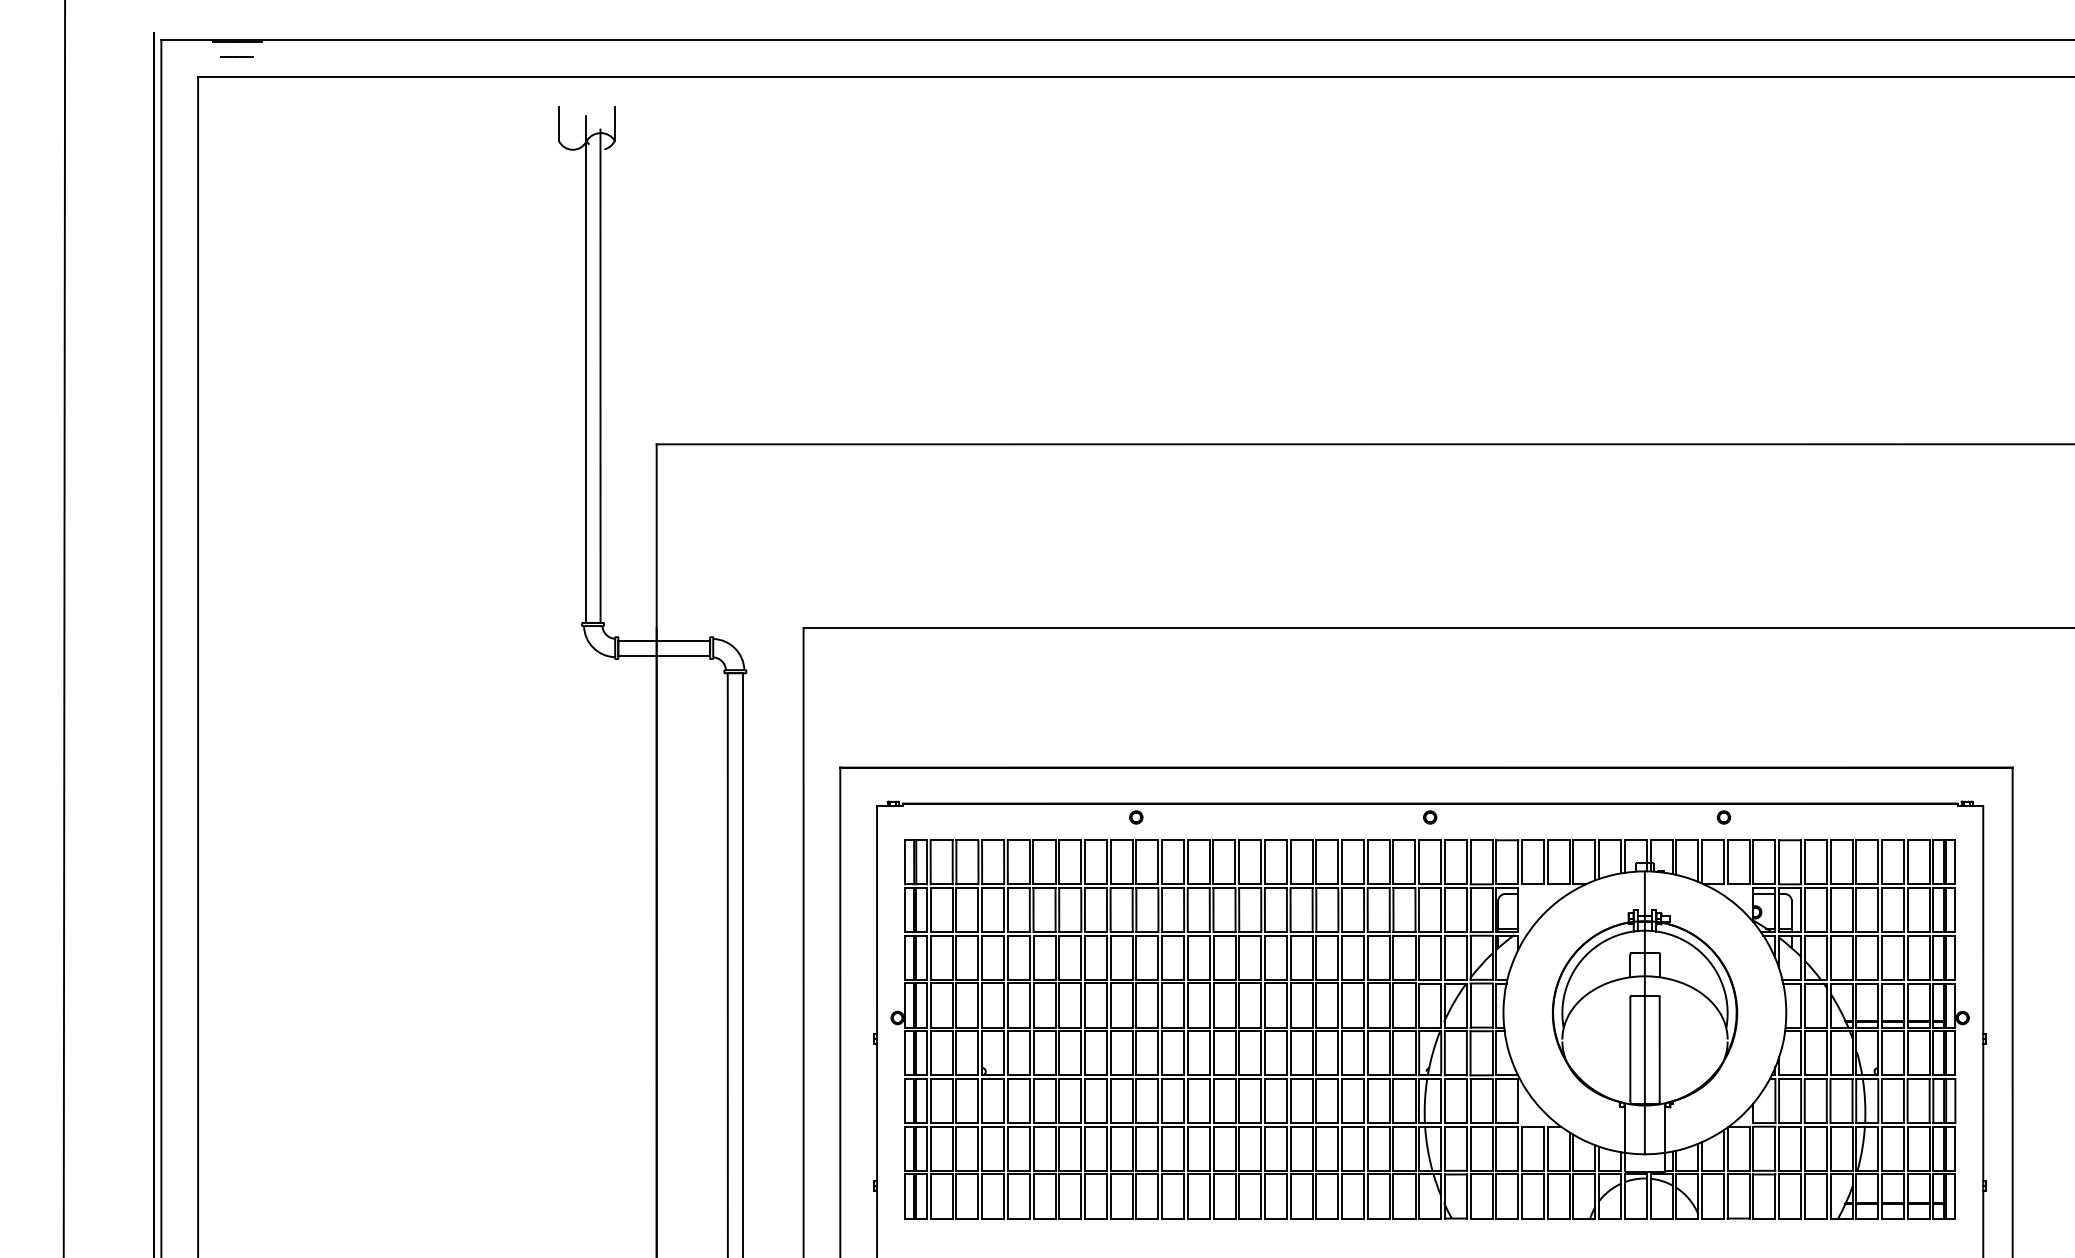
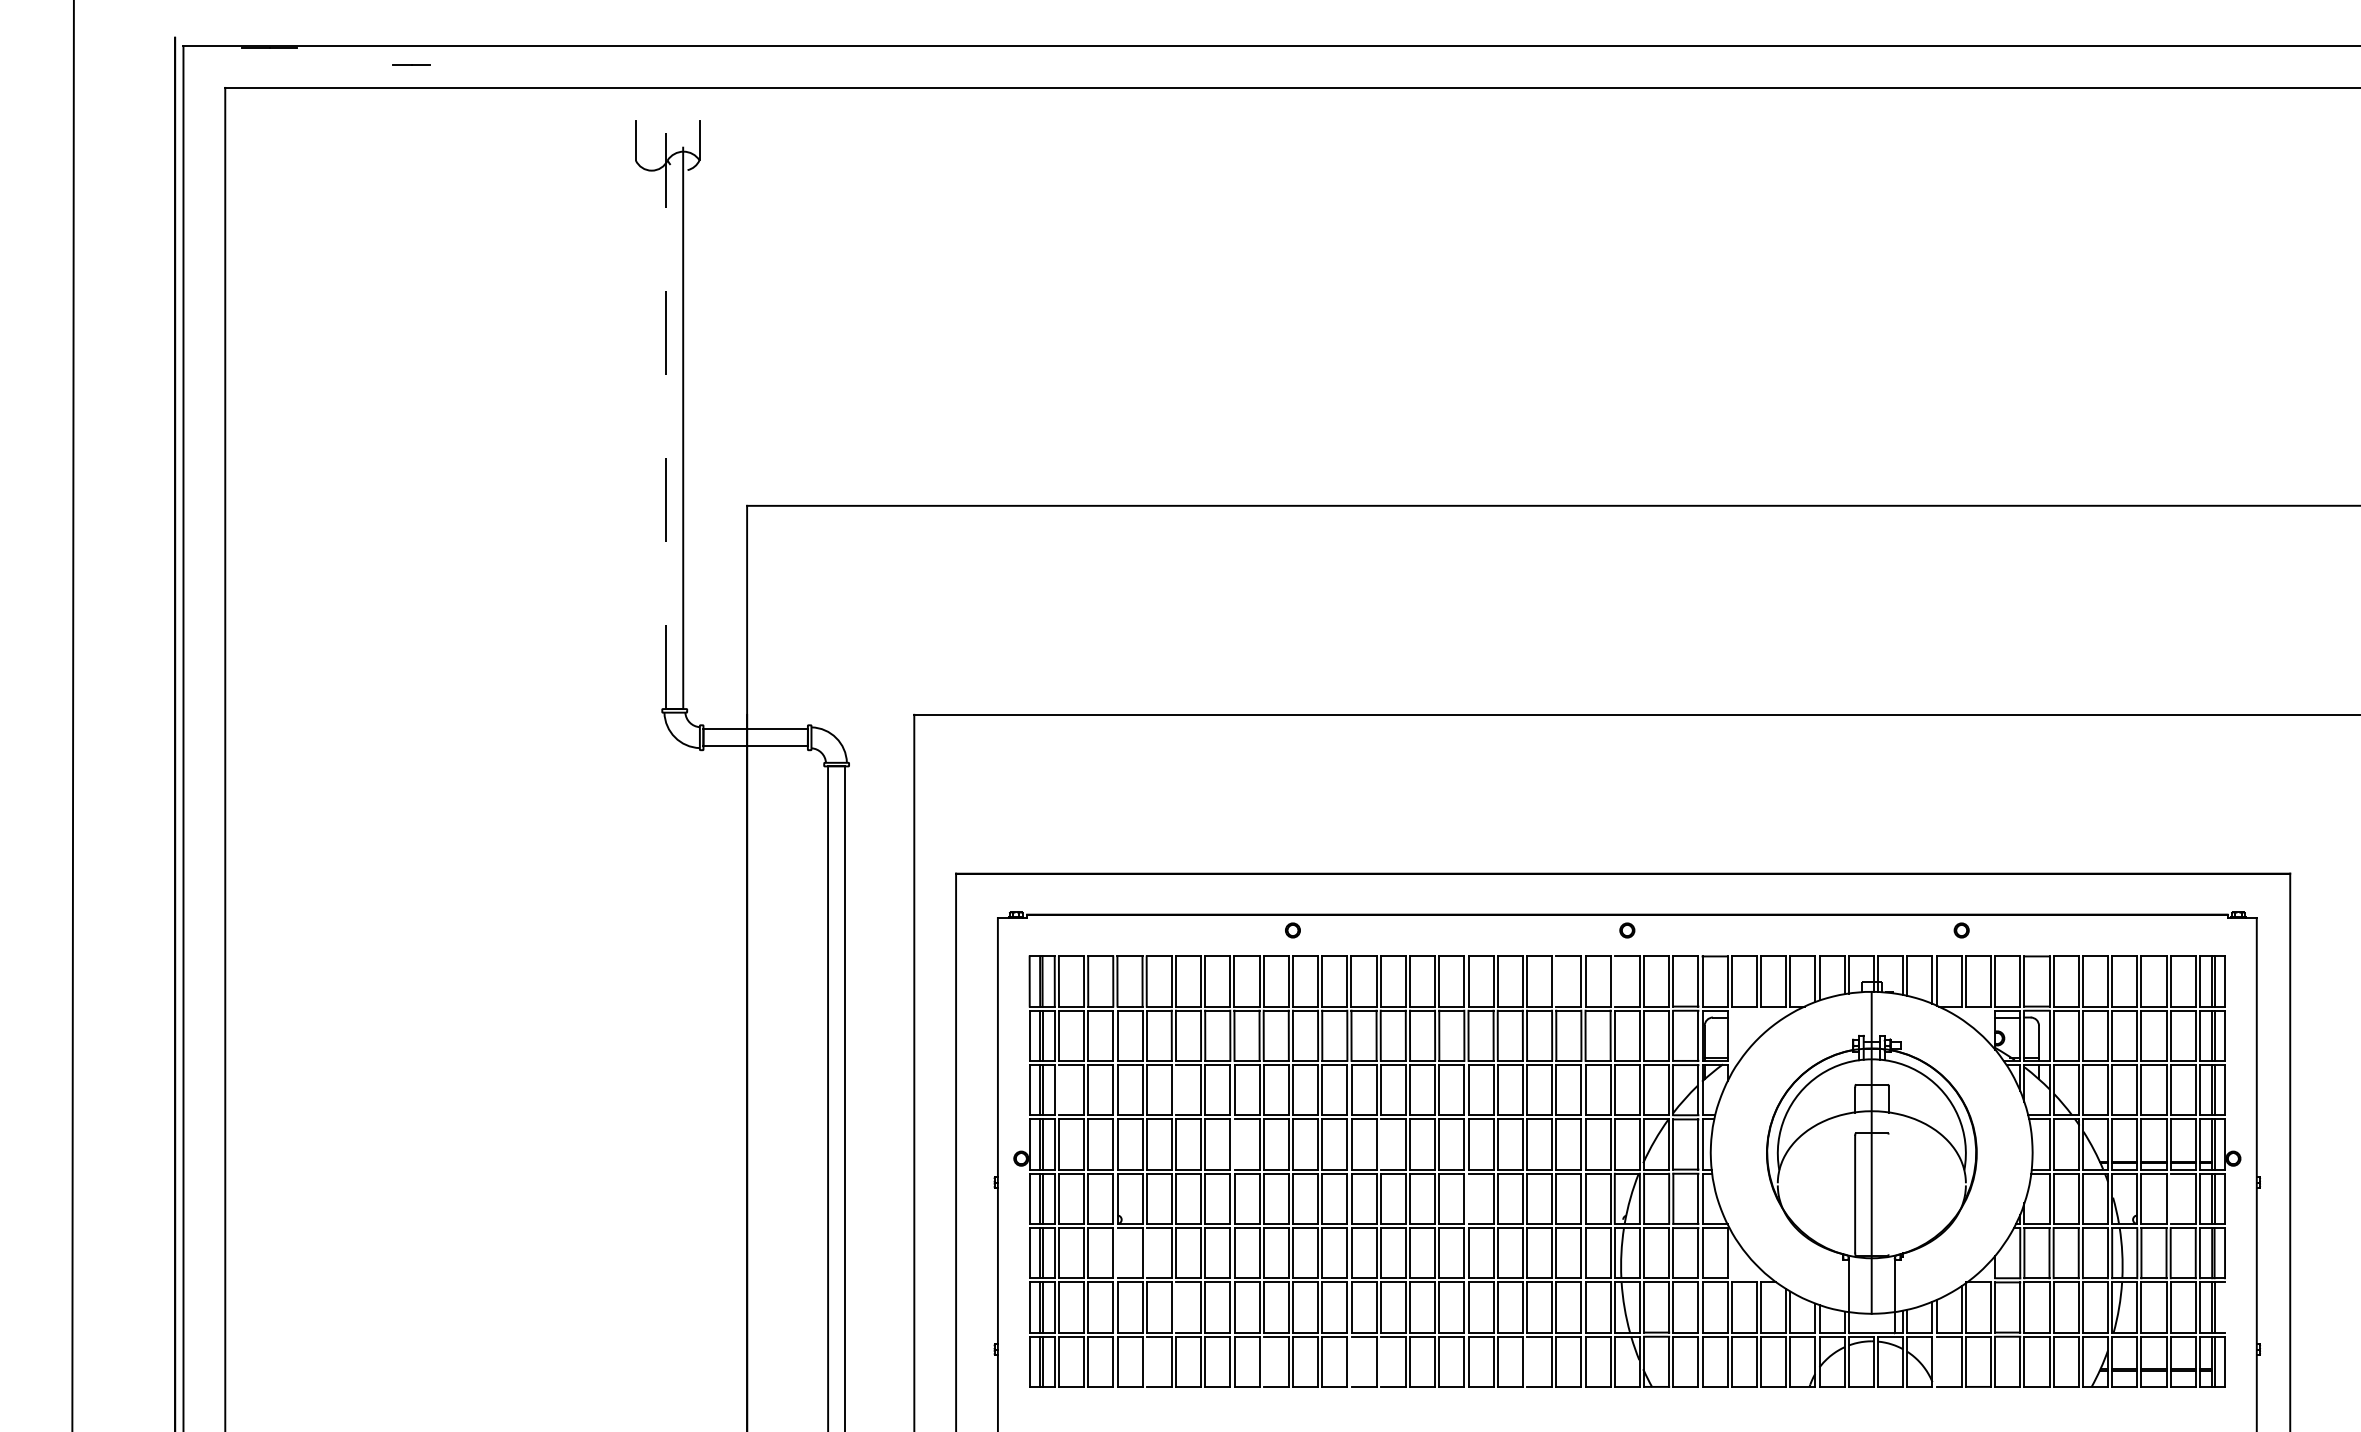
line: (236, 56) -> (411, 64), moved
line: (585, 369) -> (666, 420), solid -> dashed
line: (1367, 862) -> (1556, 981), removed
line: (1419, 862) -> (1615, 981), removed
line: (930, 957) -> (1058, 1089), removed
line: (1033, 957) -> (1175, 1089), removed
line: (1084, 1005) -> (1233, 1144), removed
line: (1213, 1005) -> (1380, 1144), removed
line: (1659, 1049) -> (1888, 1194), removed
line: (1290, 1053) -> (1468, 1199), removed
line: (1907, 1053) -> (2170, 1199), removed
line: (982, 1100) -> (1117, 1252), removed
line: (1007, 1100) -> (1146, 1252), removed
line: (1033, 1148) -> (1175, 1307), removed
line: (1955, 1148) -> (2225, 1307), removed
line: (1007, 1196) -> (1146, 1361), removed
line: (1110, 1196) -> (1263, 1361), removed
line: (1187, 1196) -> (1351, 1361), removed
line: (1213, 1196) -> (1380, 1361), removed
line: (1342, 1196) -> (1527, 1361), removed
line: (1701, 1196) -> (1936, 1361), removed

